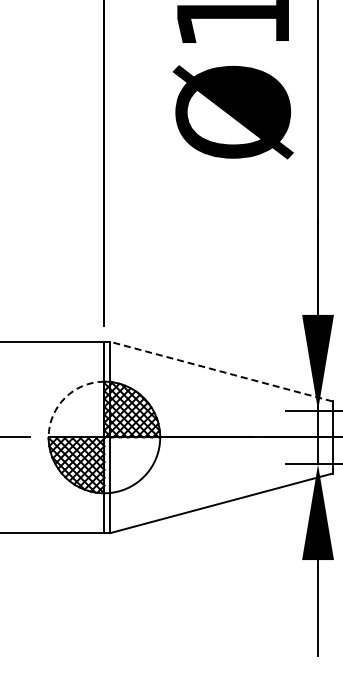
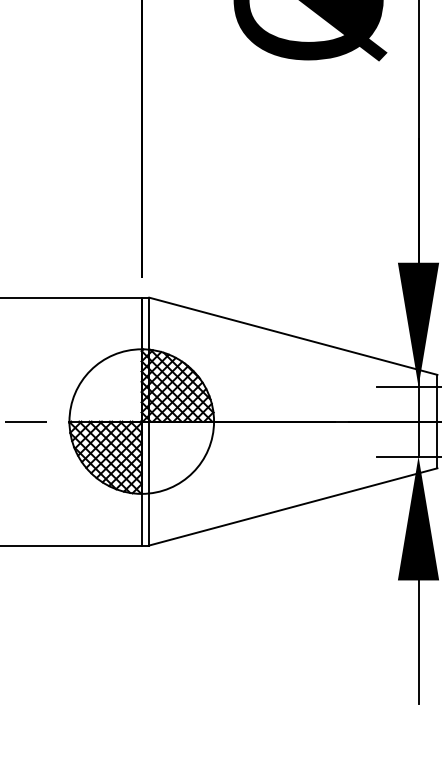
line: (220, 371) -> (292, 336), dashed -> solid
arc: (64, 398) -> (90, 371), dashed -> solid

